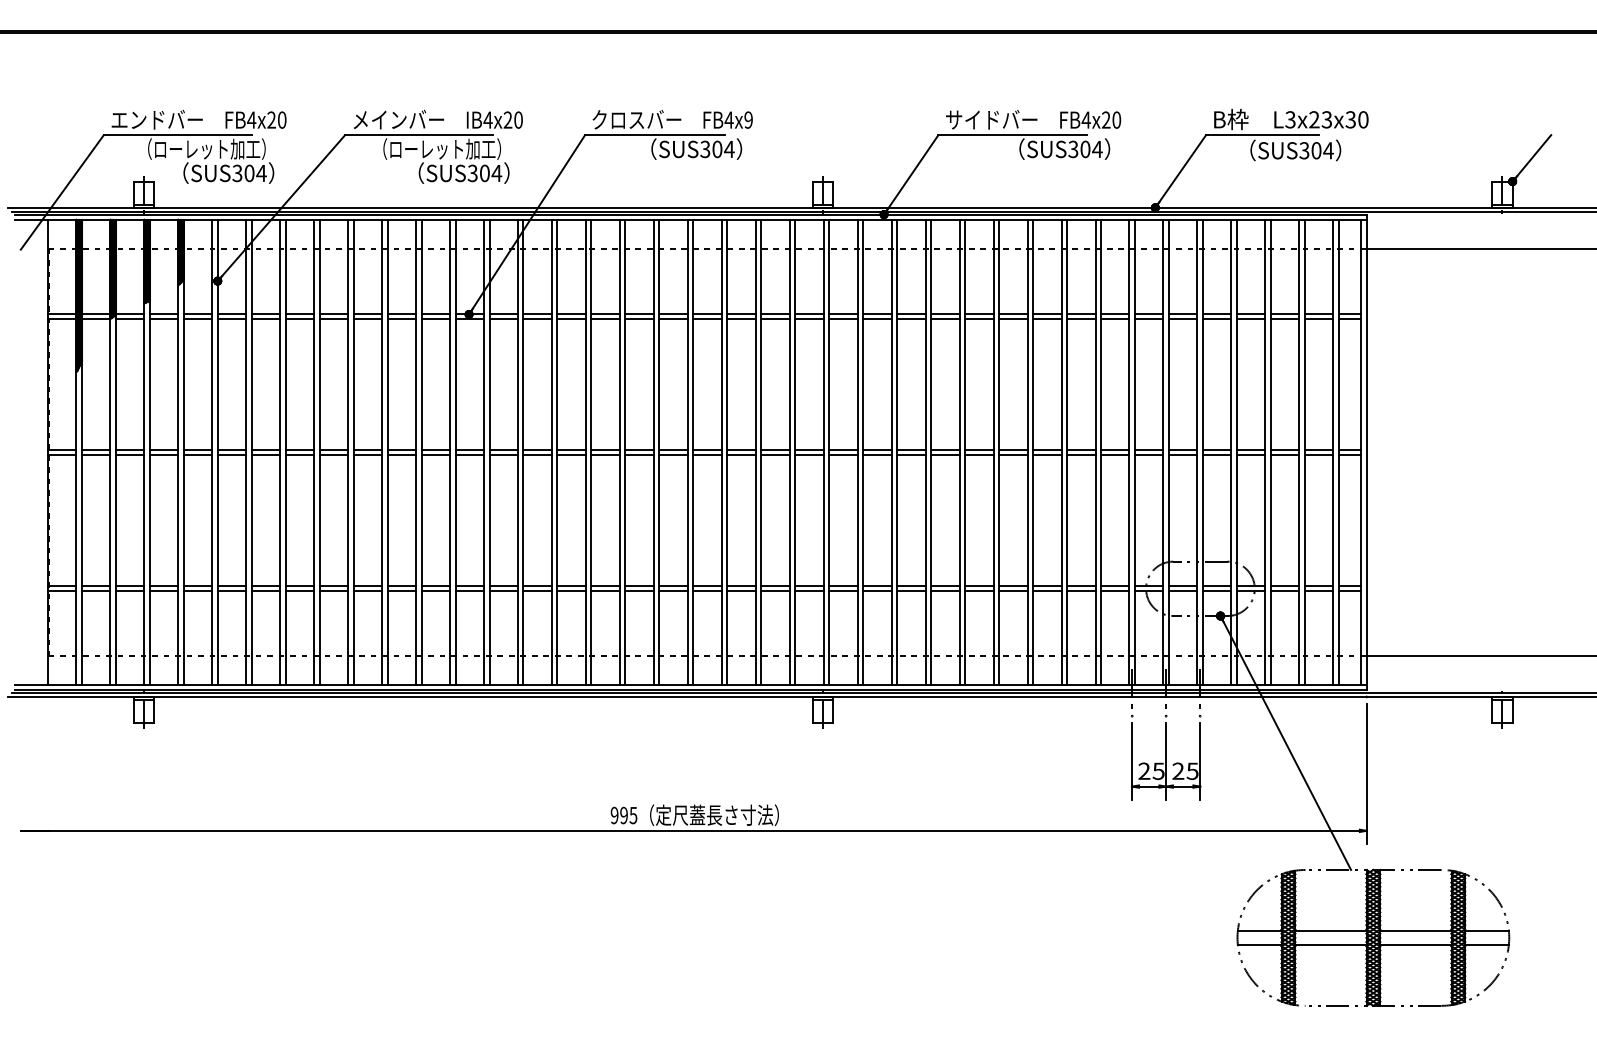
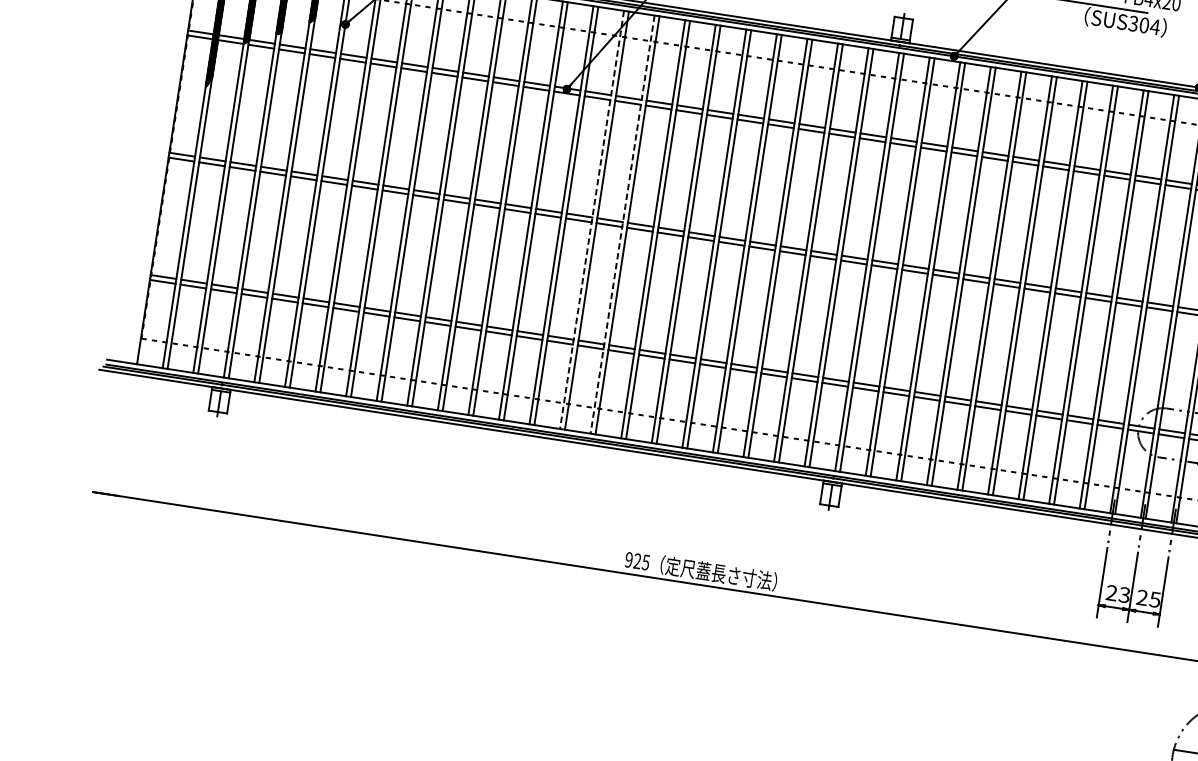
line: (518, 452) -> (592, 220), solid -> dashed
line: (552, 452) -> (623, 224), solid -> dashed
text: (1158, 770) -> (1124, 594), 25 -> 23
text: (623, 815) -> (636, 561), 995 -> 925

